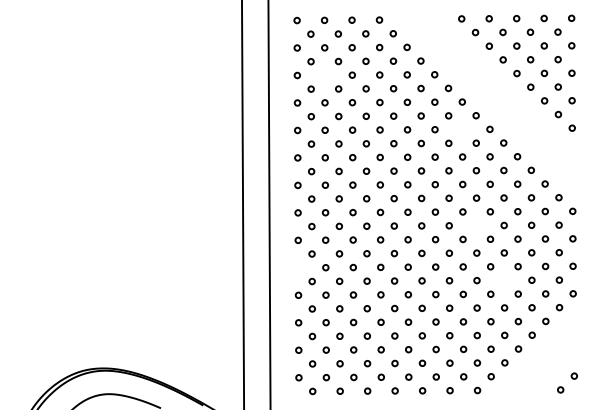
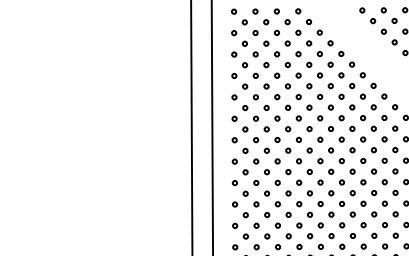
circle: (324, 74) -> (255, 53), added
circle: (462, 129) -> (362, 96), added
circle: (476, 225) -> (373, 171), added
circle: (297, 267) -> (234, 204), added
circle: (504, 280) -> (395, 214), added

